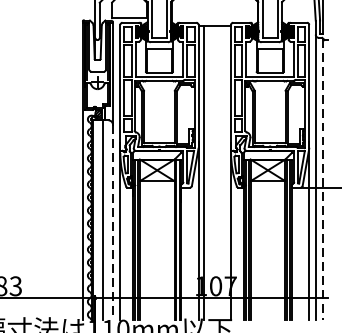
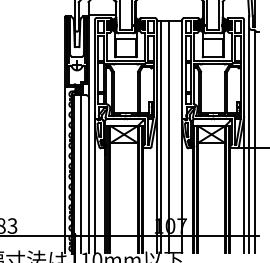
line: (213, 172) -> (168, 136), added
line: (323, 179) -> (255, 141), dashed -> solid
line: (113, 223) -> (89, 176), dashed -> solid

